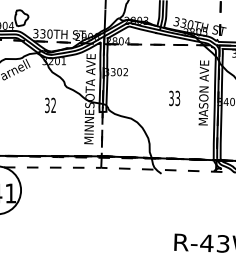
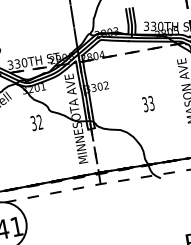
text: (174, 98) -> (148, 104), moved
text: (50, 105) -> (36, 122), moved

